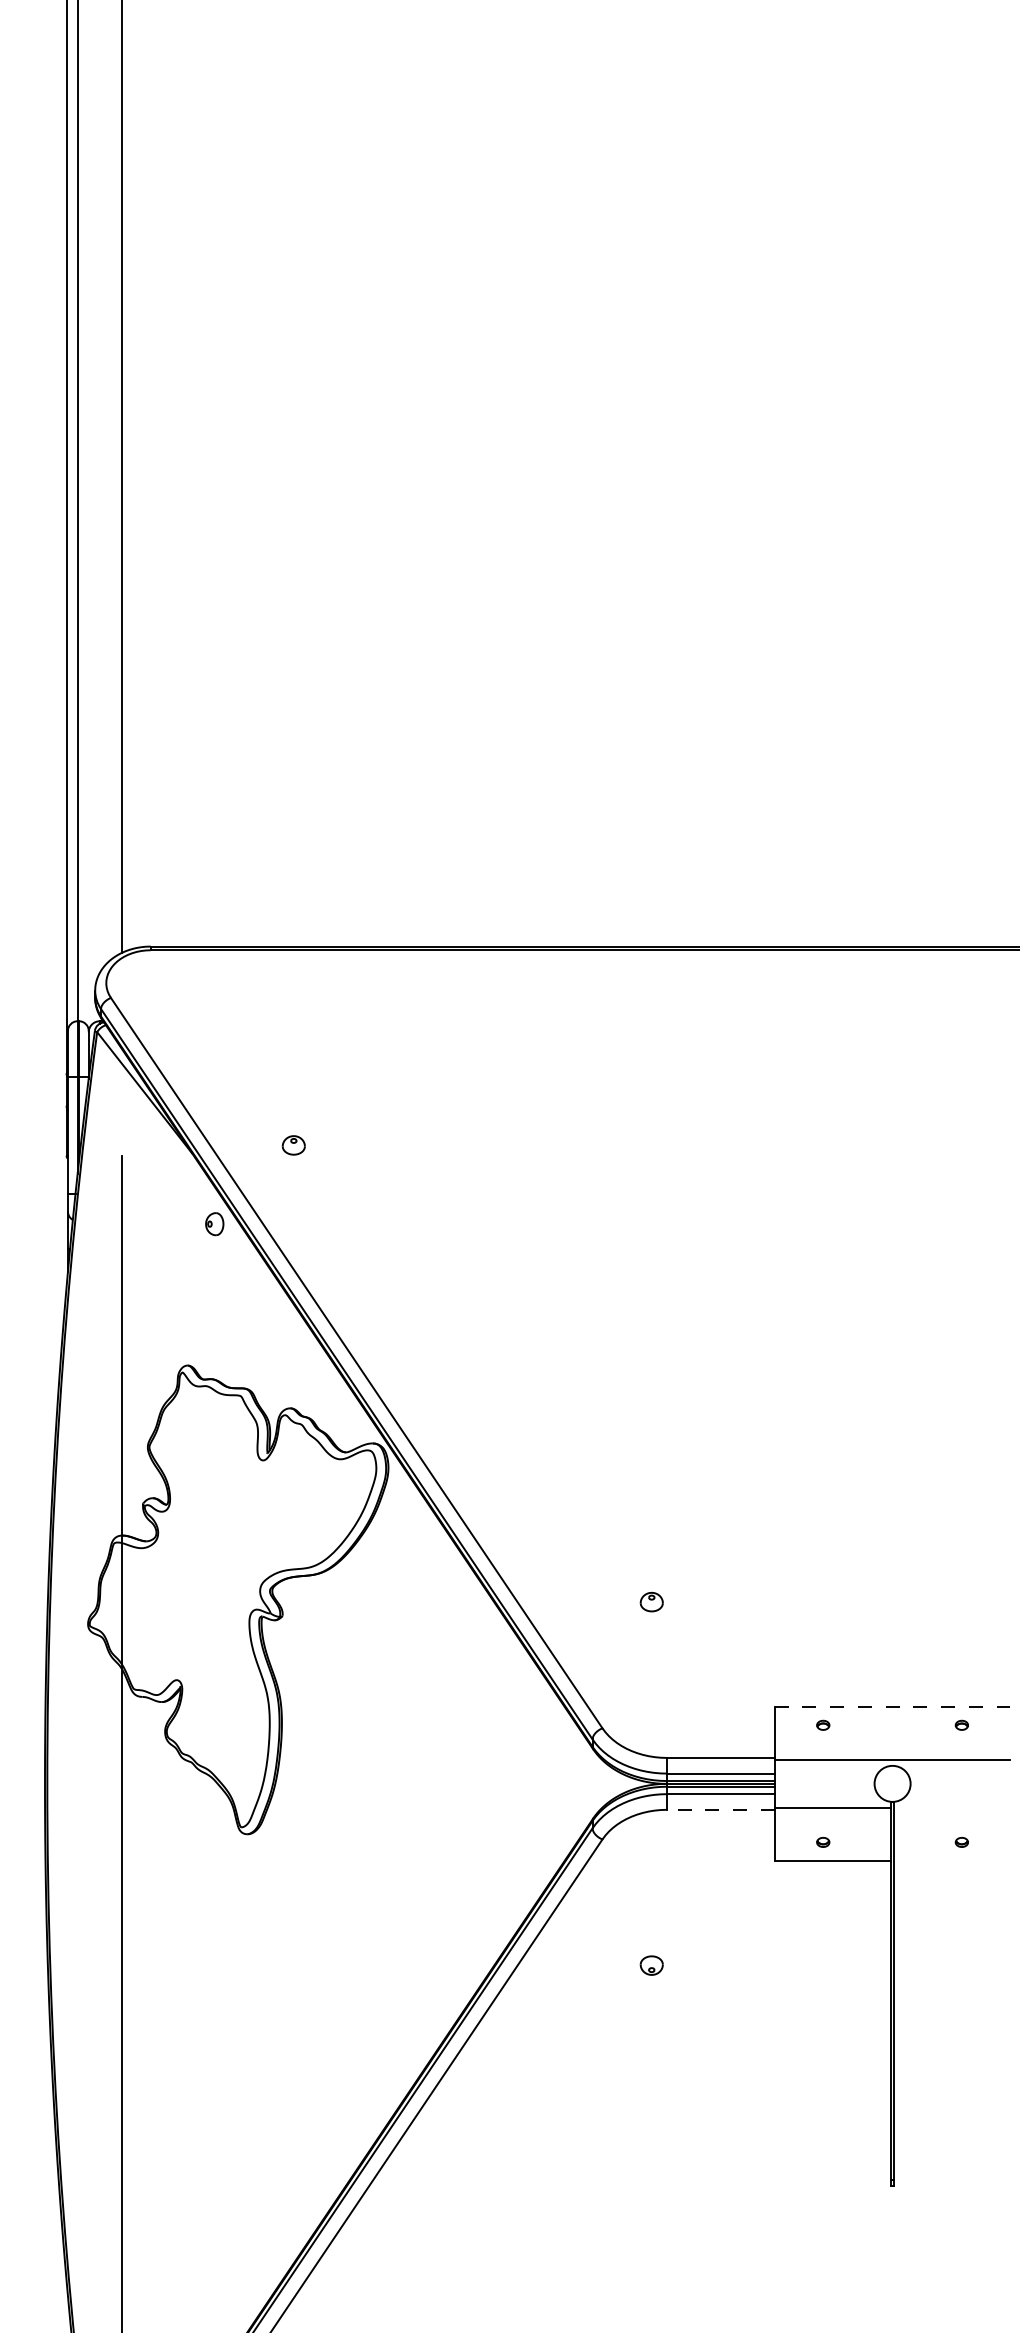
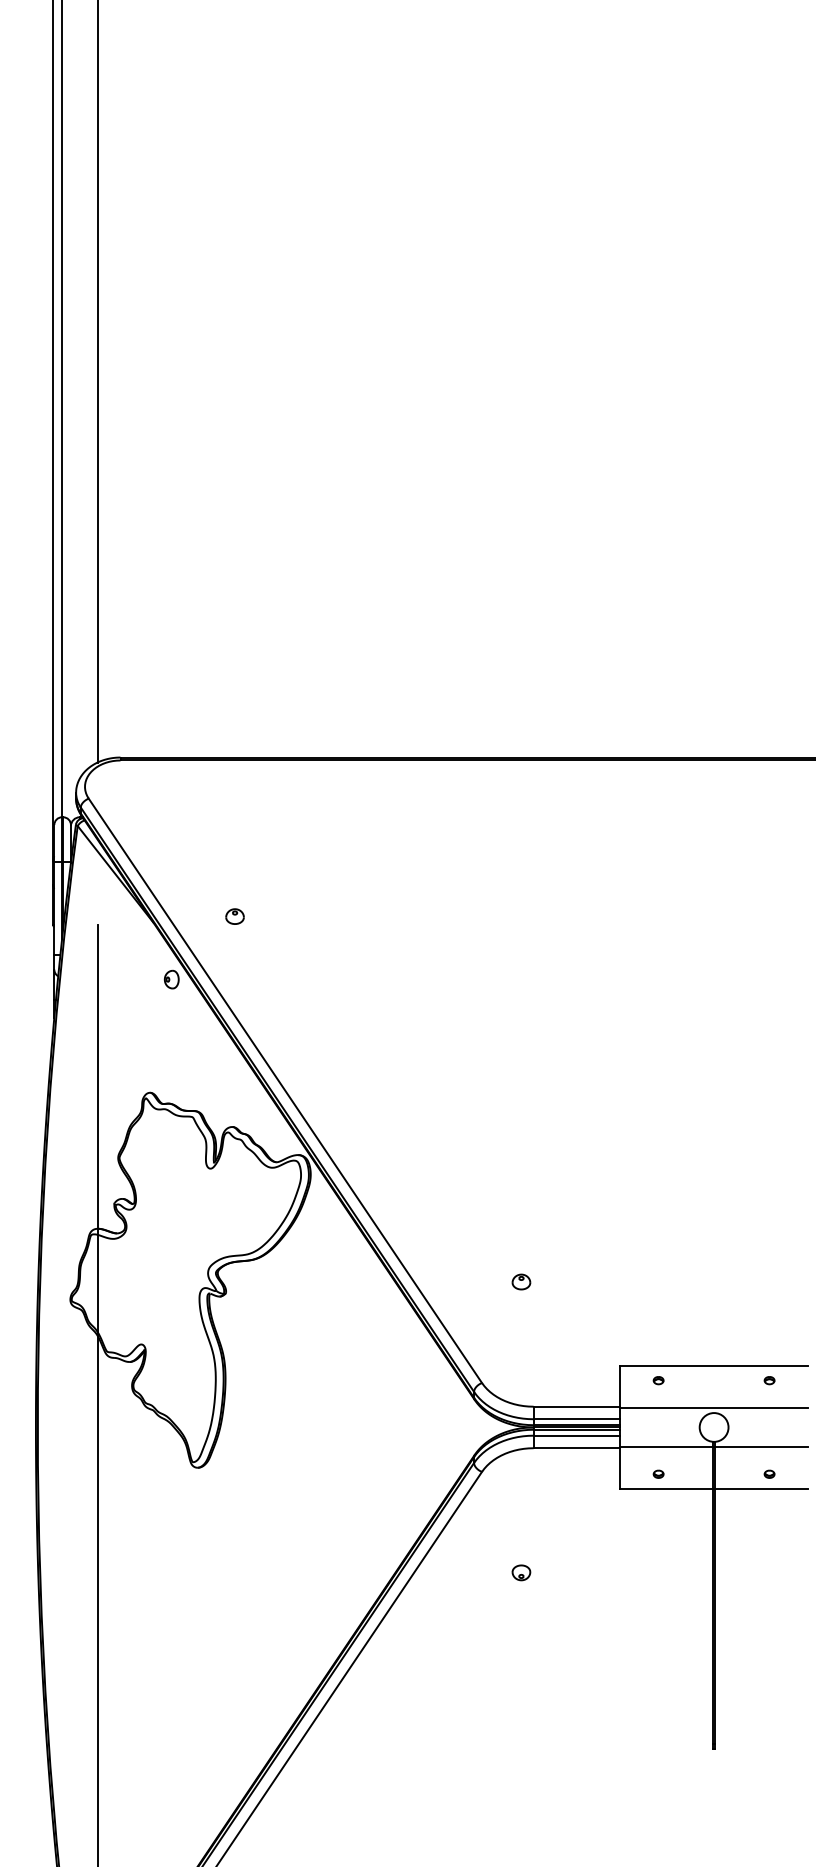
line: (892, 1706) -> (714, 1365), dashed -> solid
line: (951, 1808) -> (761, 1447), added
line: (720, 1809) -> (576, 1447), dashed -> solid
line: (951, 1860) -> (761, 1488), added

